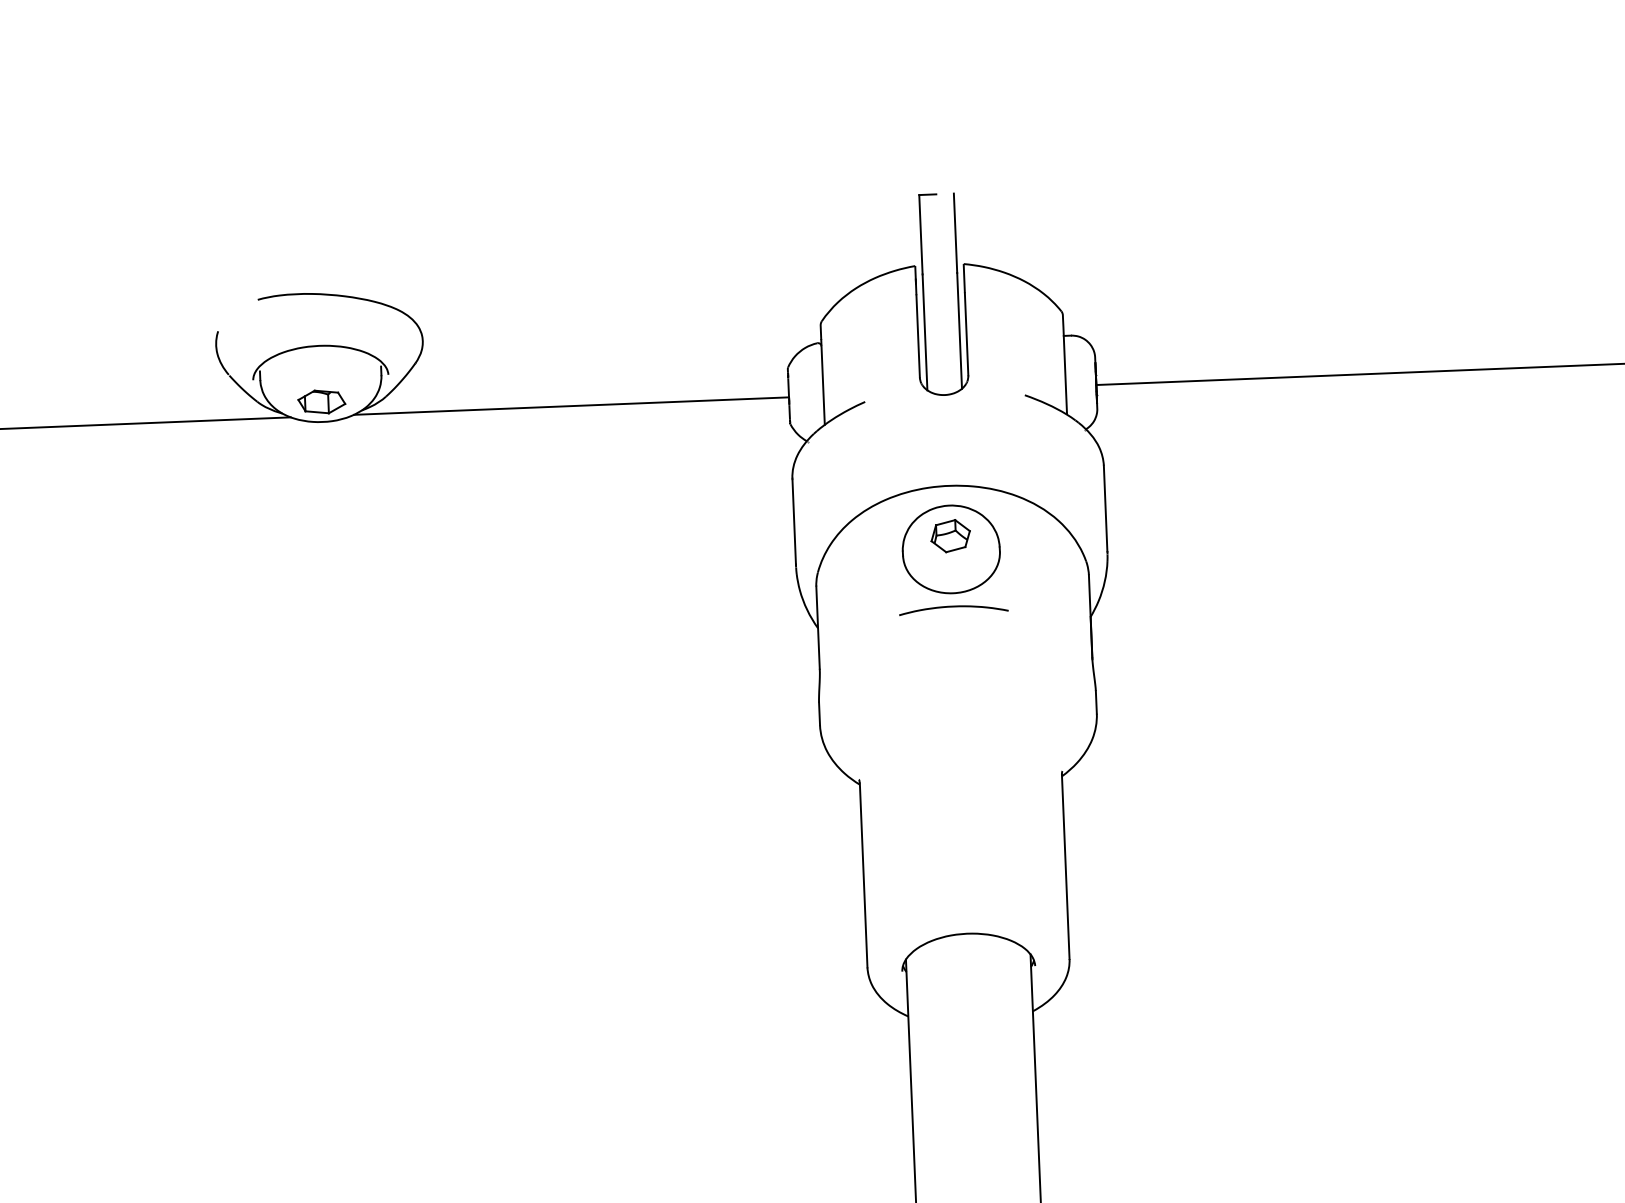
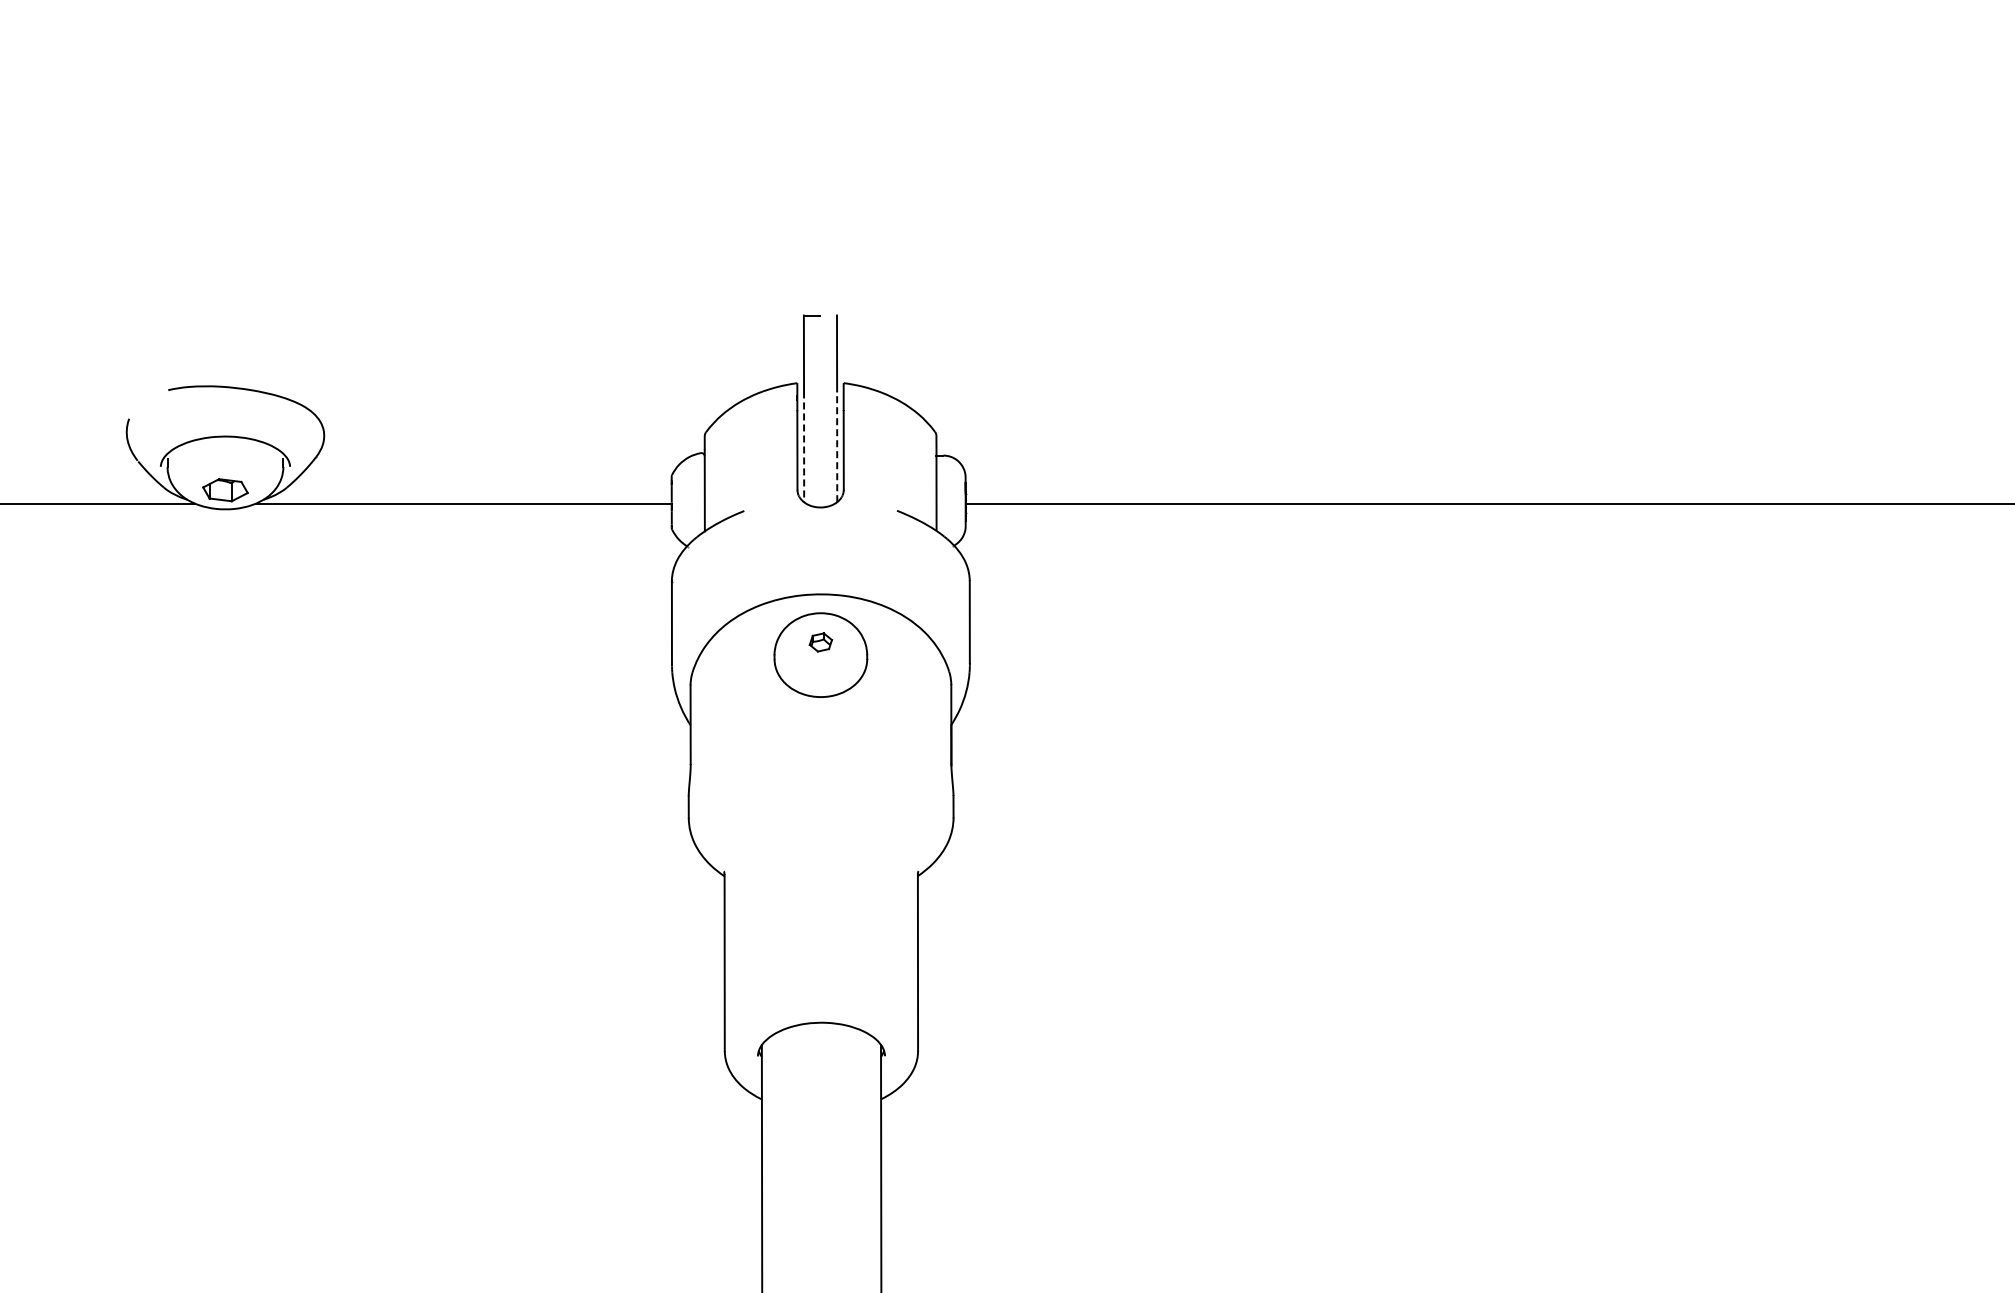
line: (959, 330) -> (837, 446), solid -> dashed
line: (925, 332) -> (804, 447), solid -> dashed
part: (950, 536) -> (820, 642), size x0.6
curve: (953, 607) -> (820, 710), removed

